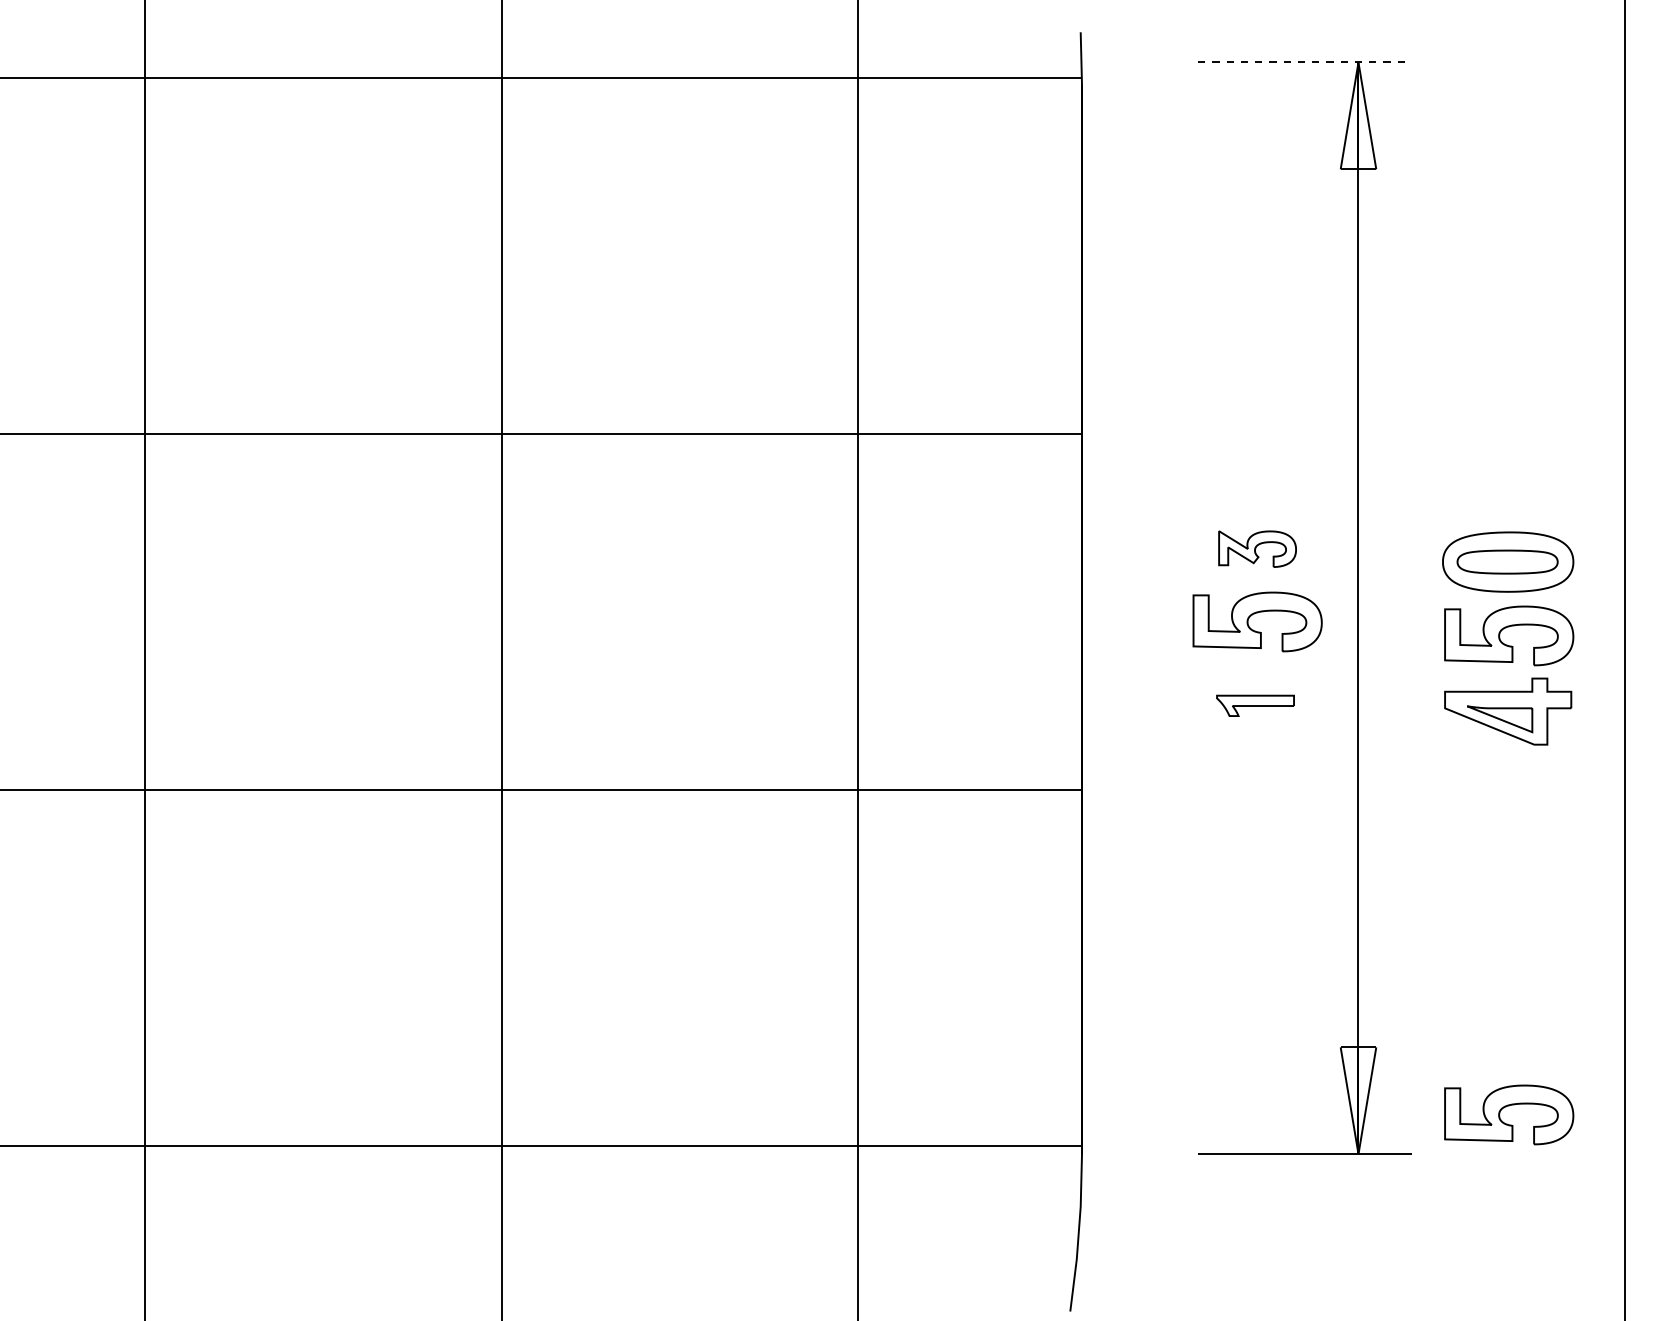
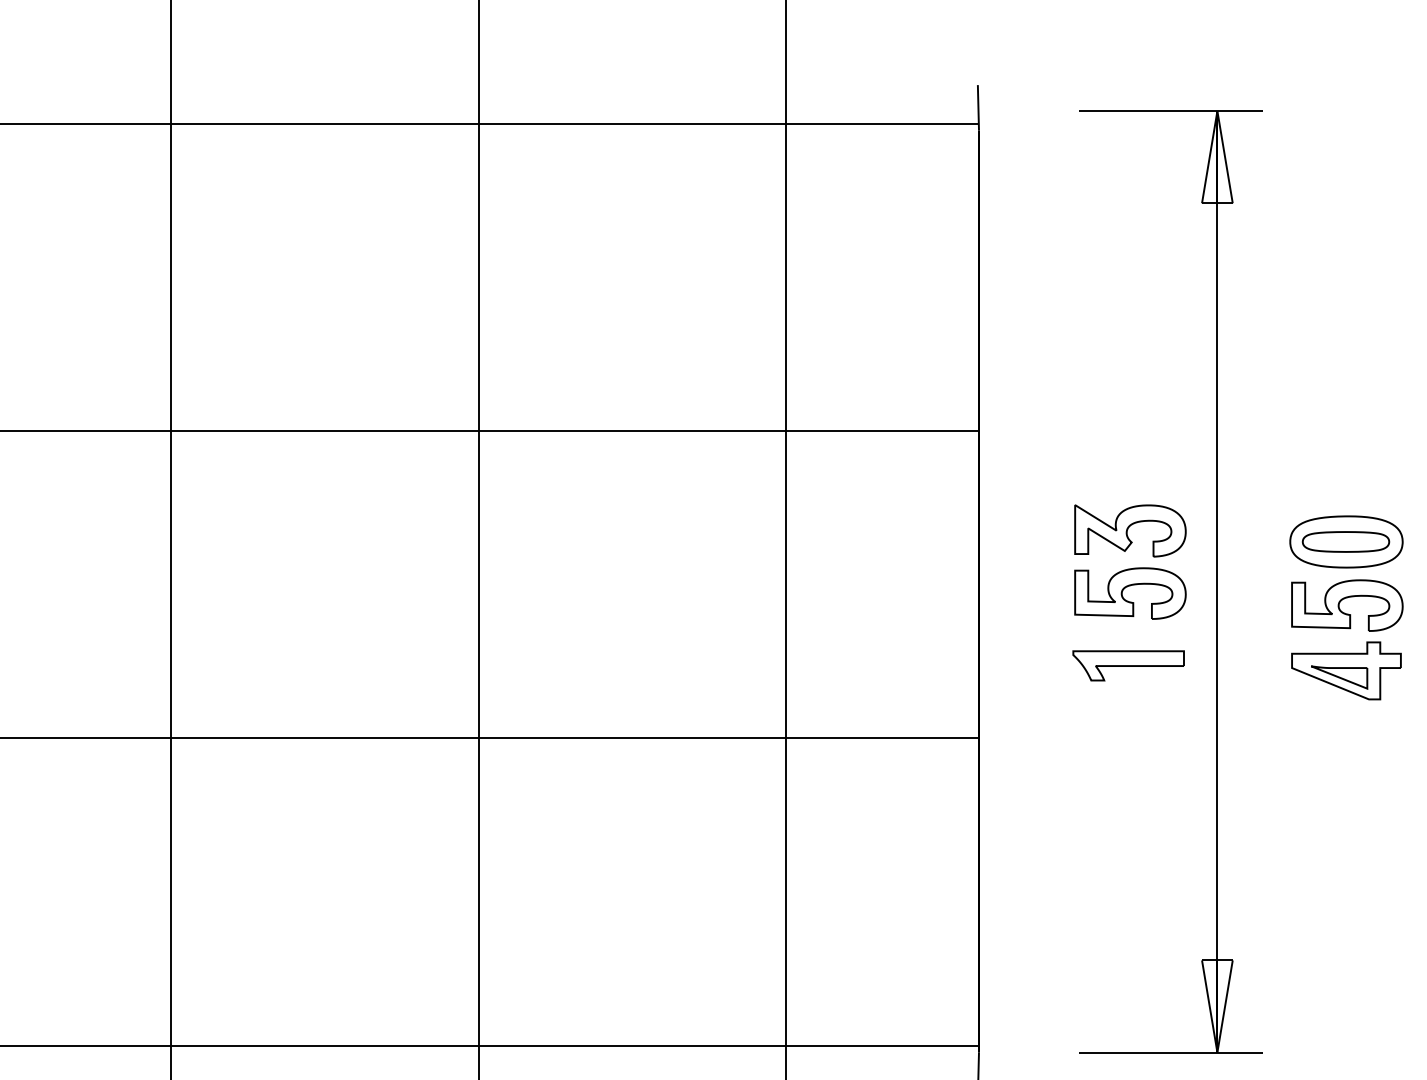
line: (1305, 62) -> (1171, 111), dashed -> solid
part: (1257, 548) -> (1130, 530), size x1.67
part: (1255, 705) -> (1128, 665), size x1.67
part: (1506, 1107) -> (1345, 1012), removed

